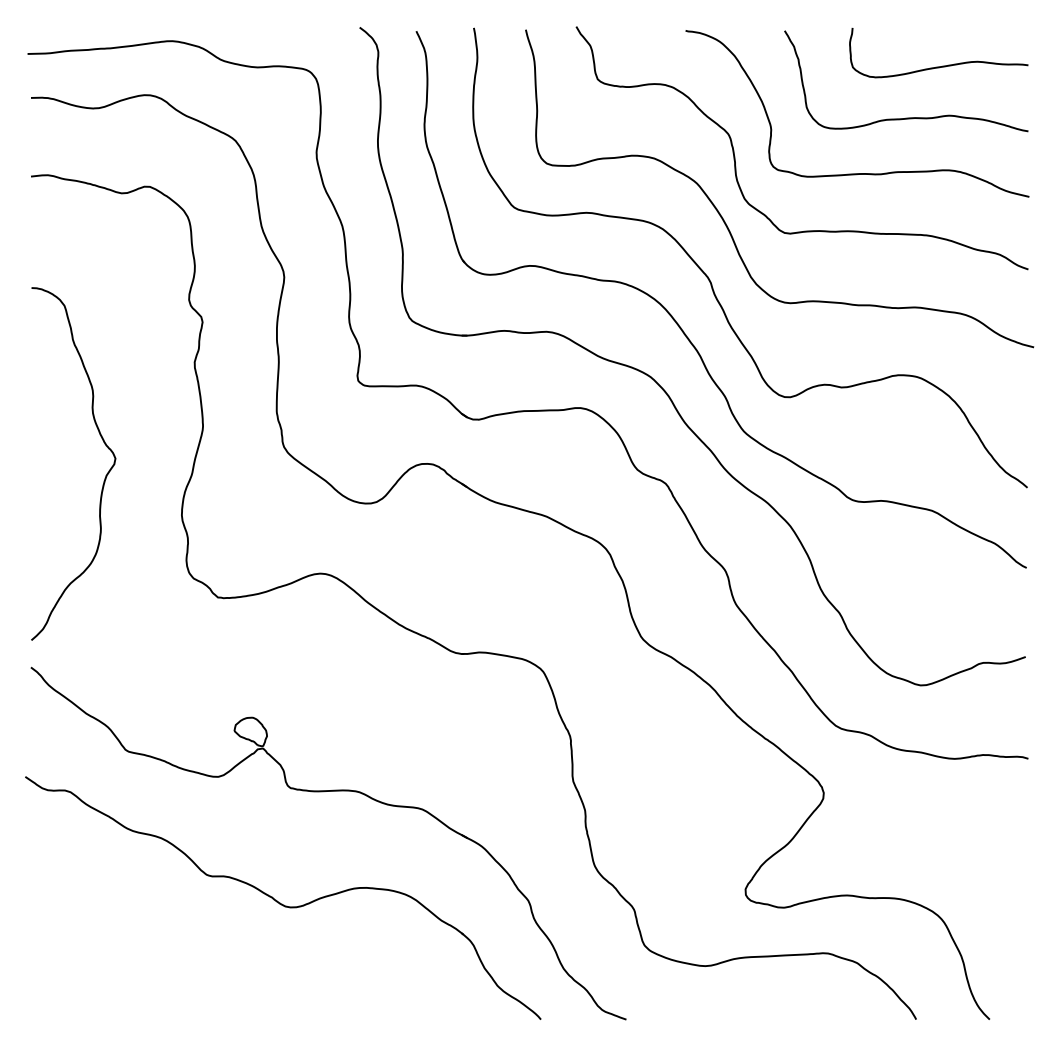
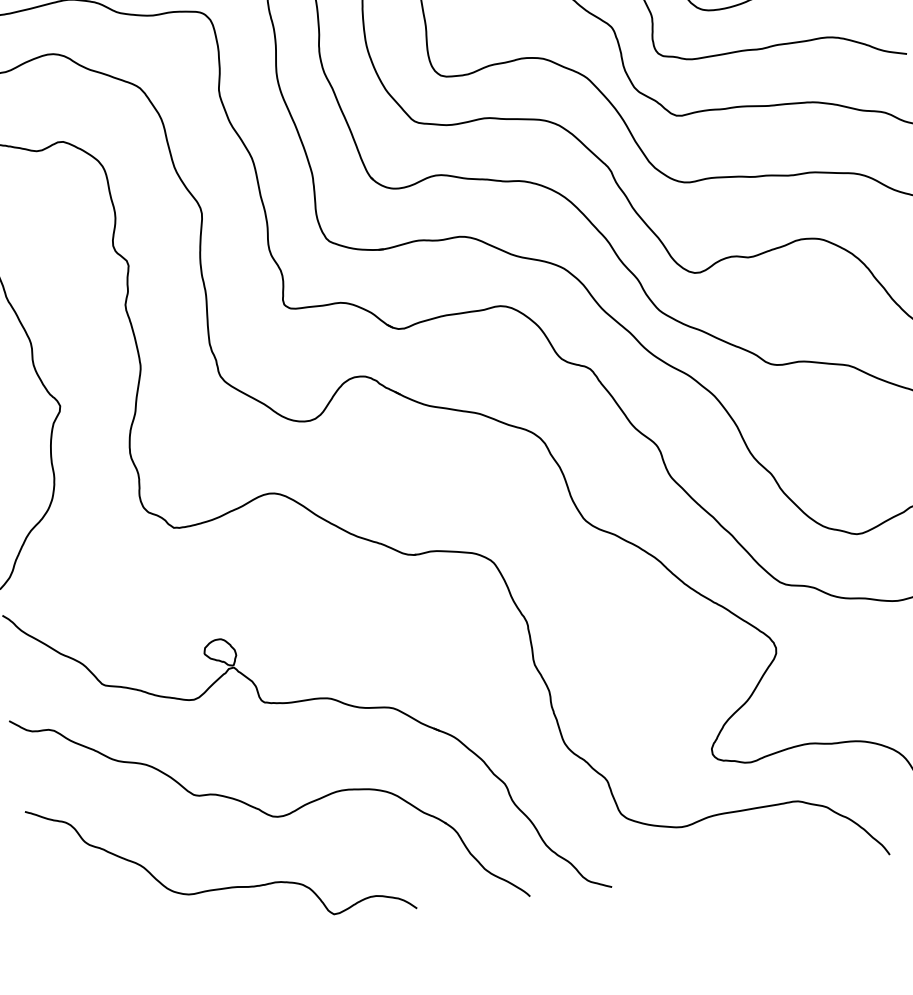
curve: (231, 973) -> (228, 886), added

